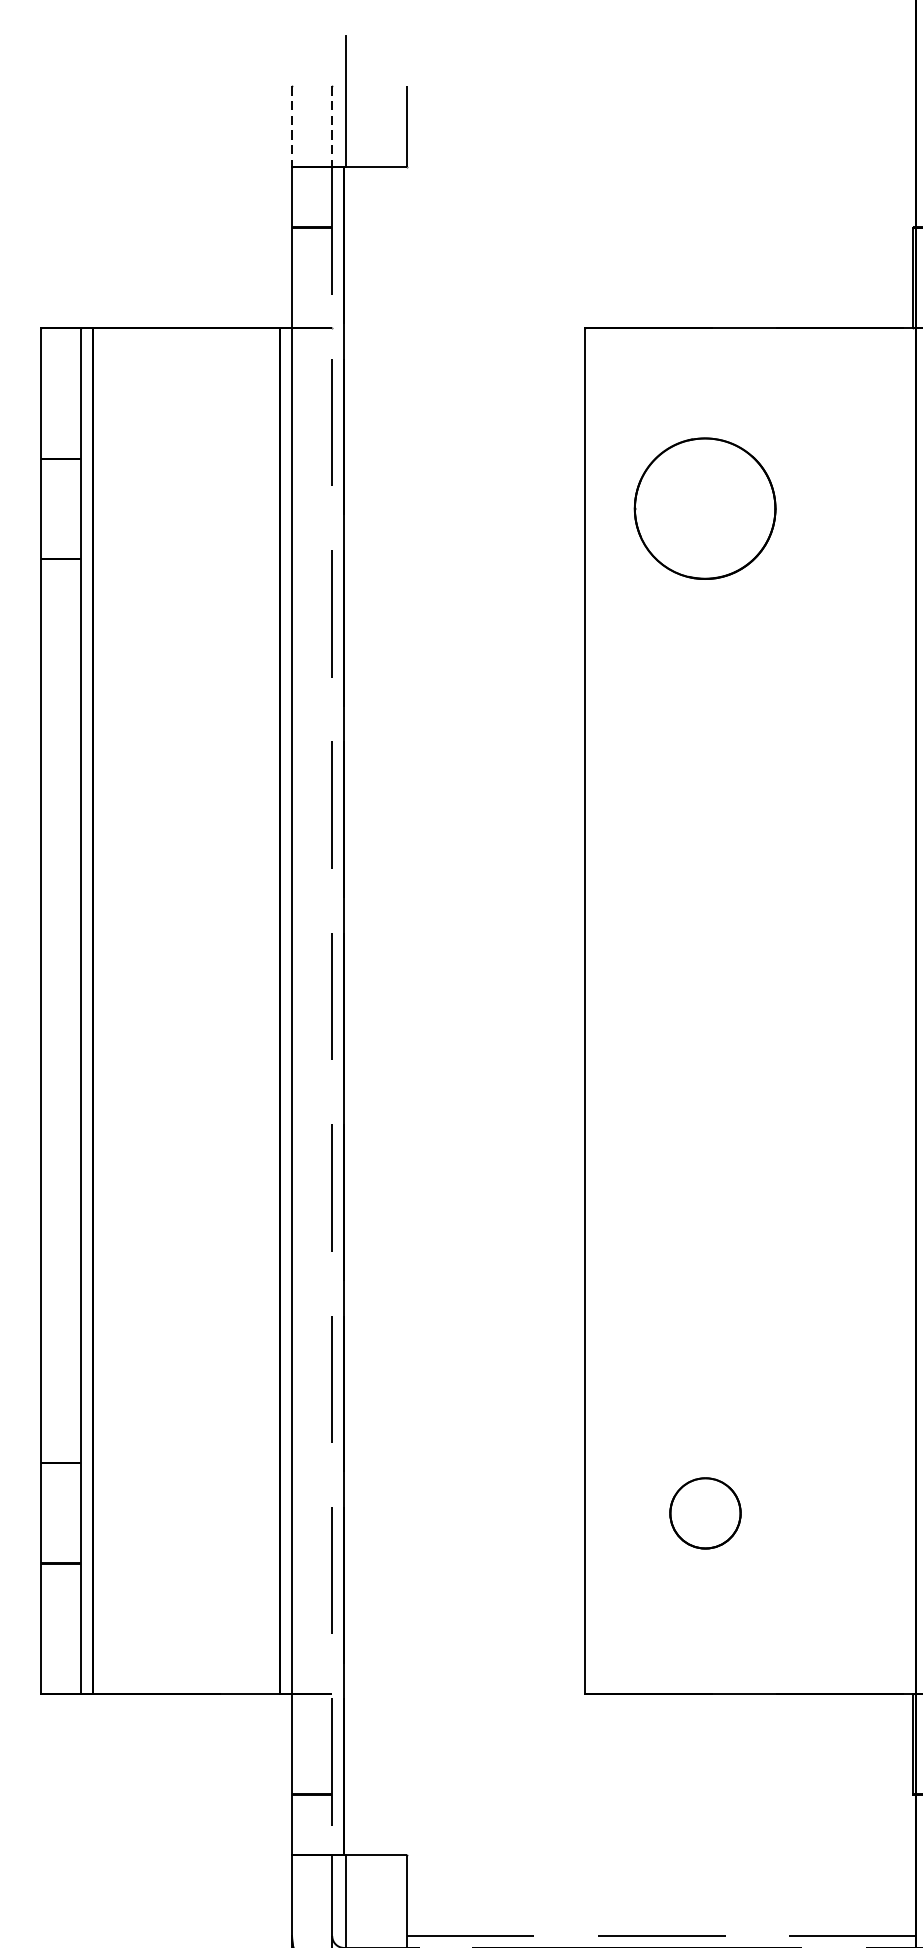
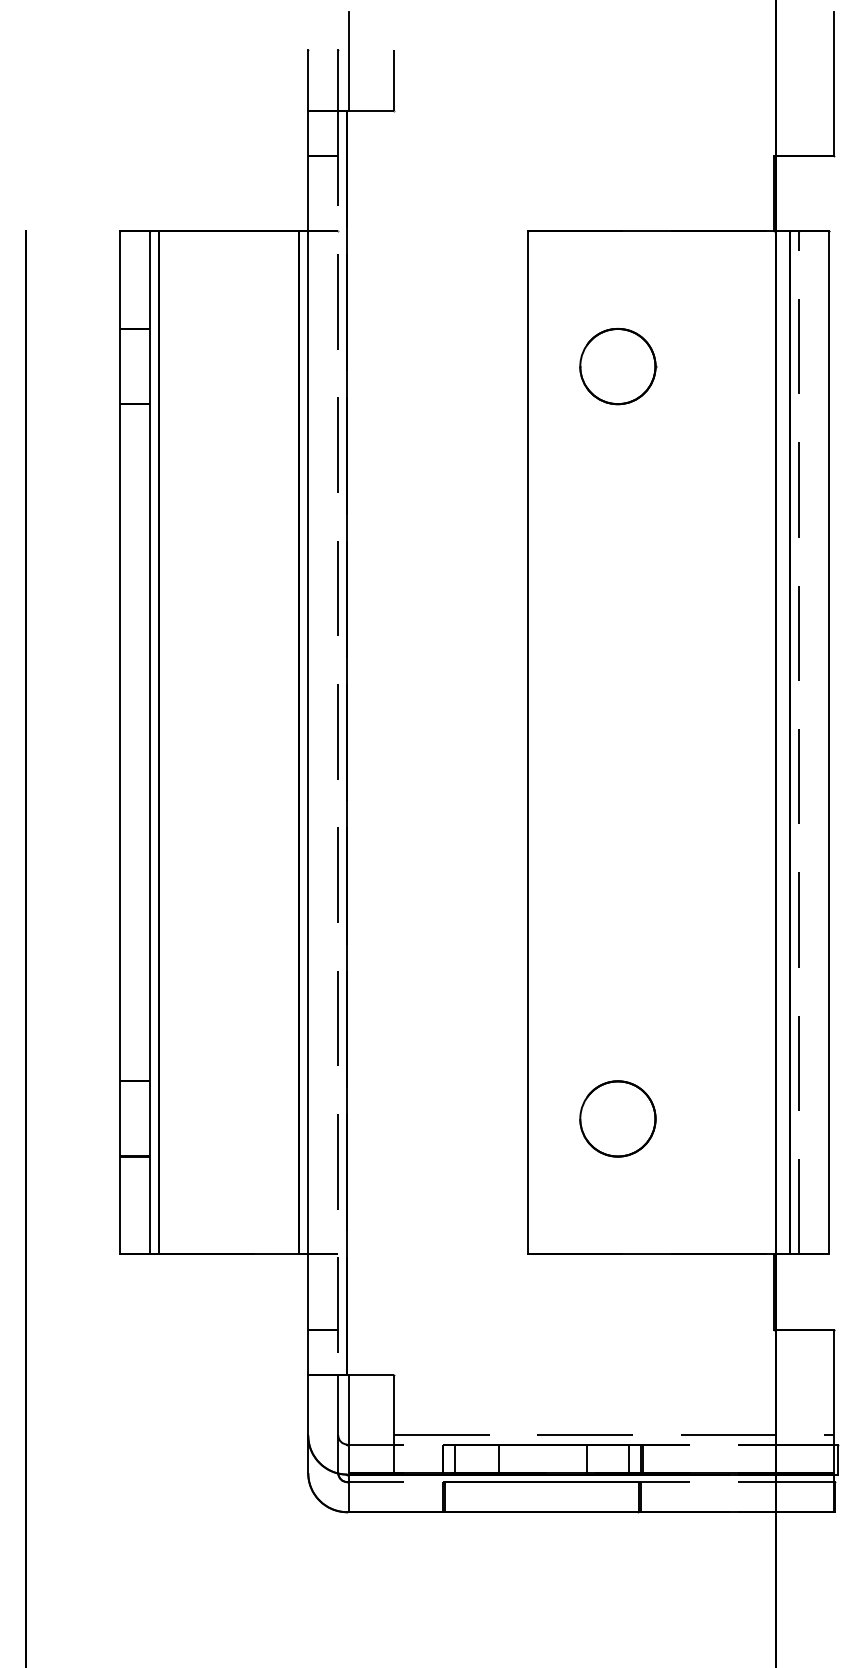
line: (292, 127) -> (308, 80), dashed -> solid
line: (332, 127) -> (338, 80), dashed -> solid
part: (706, 508) -> (618, 366), size x0.71
circle: (704, 1512) -> (617, 1118), size x1.43

